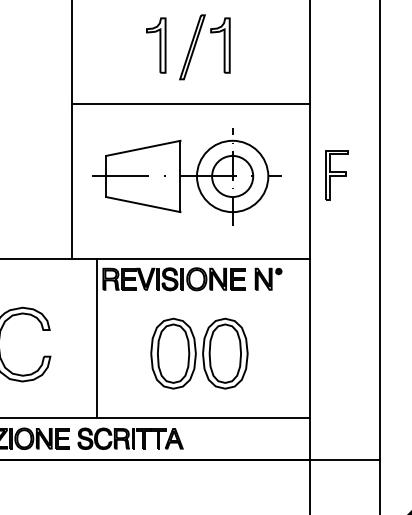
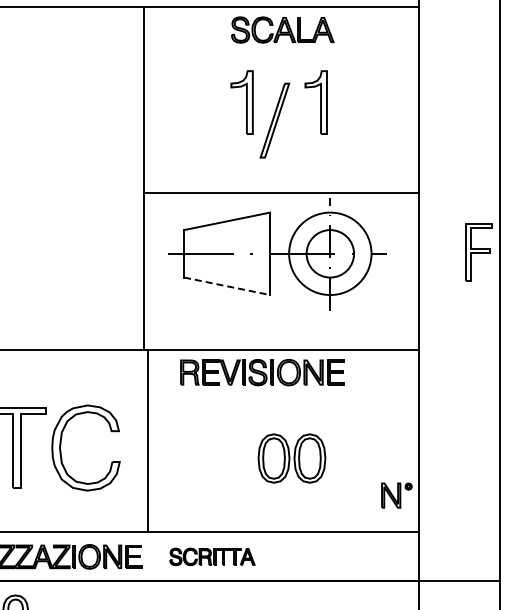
part: (192, 47) -> (274, 120), moved
line: (190, 104) -> (281, 193), moved
part: (336, 175) -> (478, 252), moved
line: (143, 204) -> (227, 286), solid -> dashed
part: (268, 279) -> (396, 495), moved
line: (96, 338) -> (147, 440), moved
part: (199, 353) -> (291, 458), size x0.6
part: (130, 438) -> (212, 556), size x0.7

